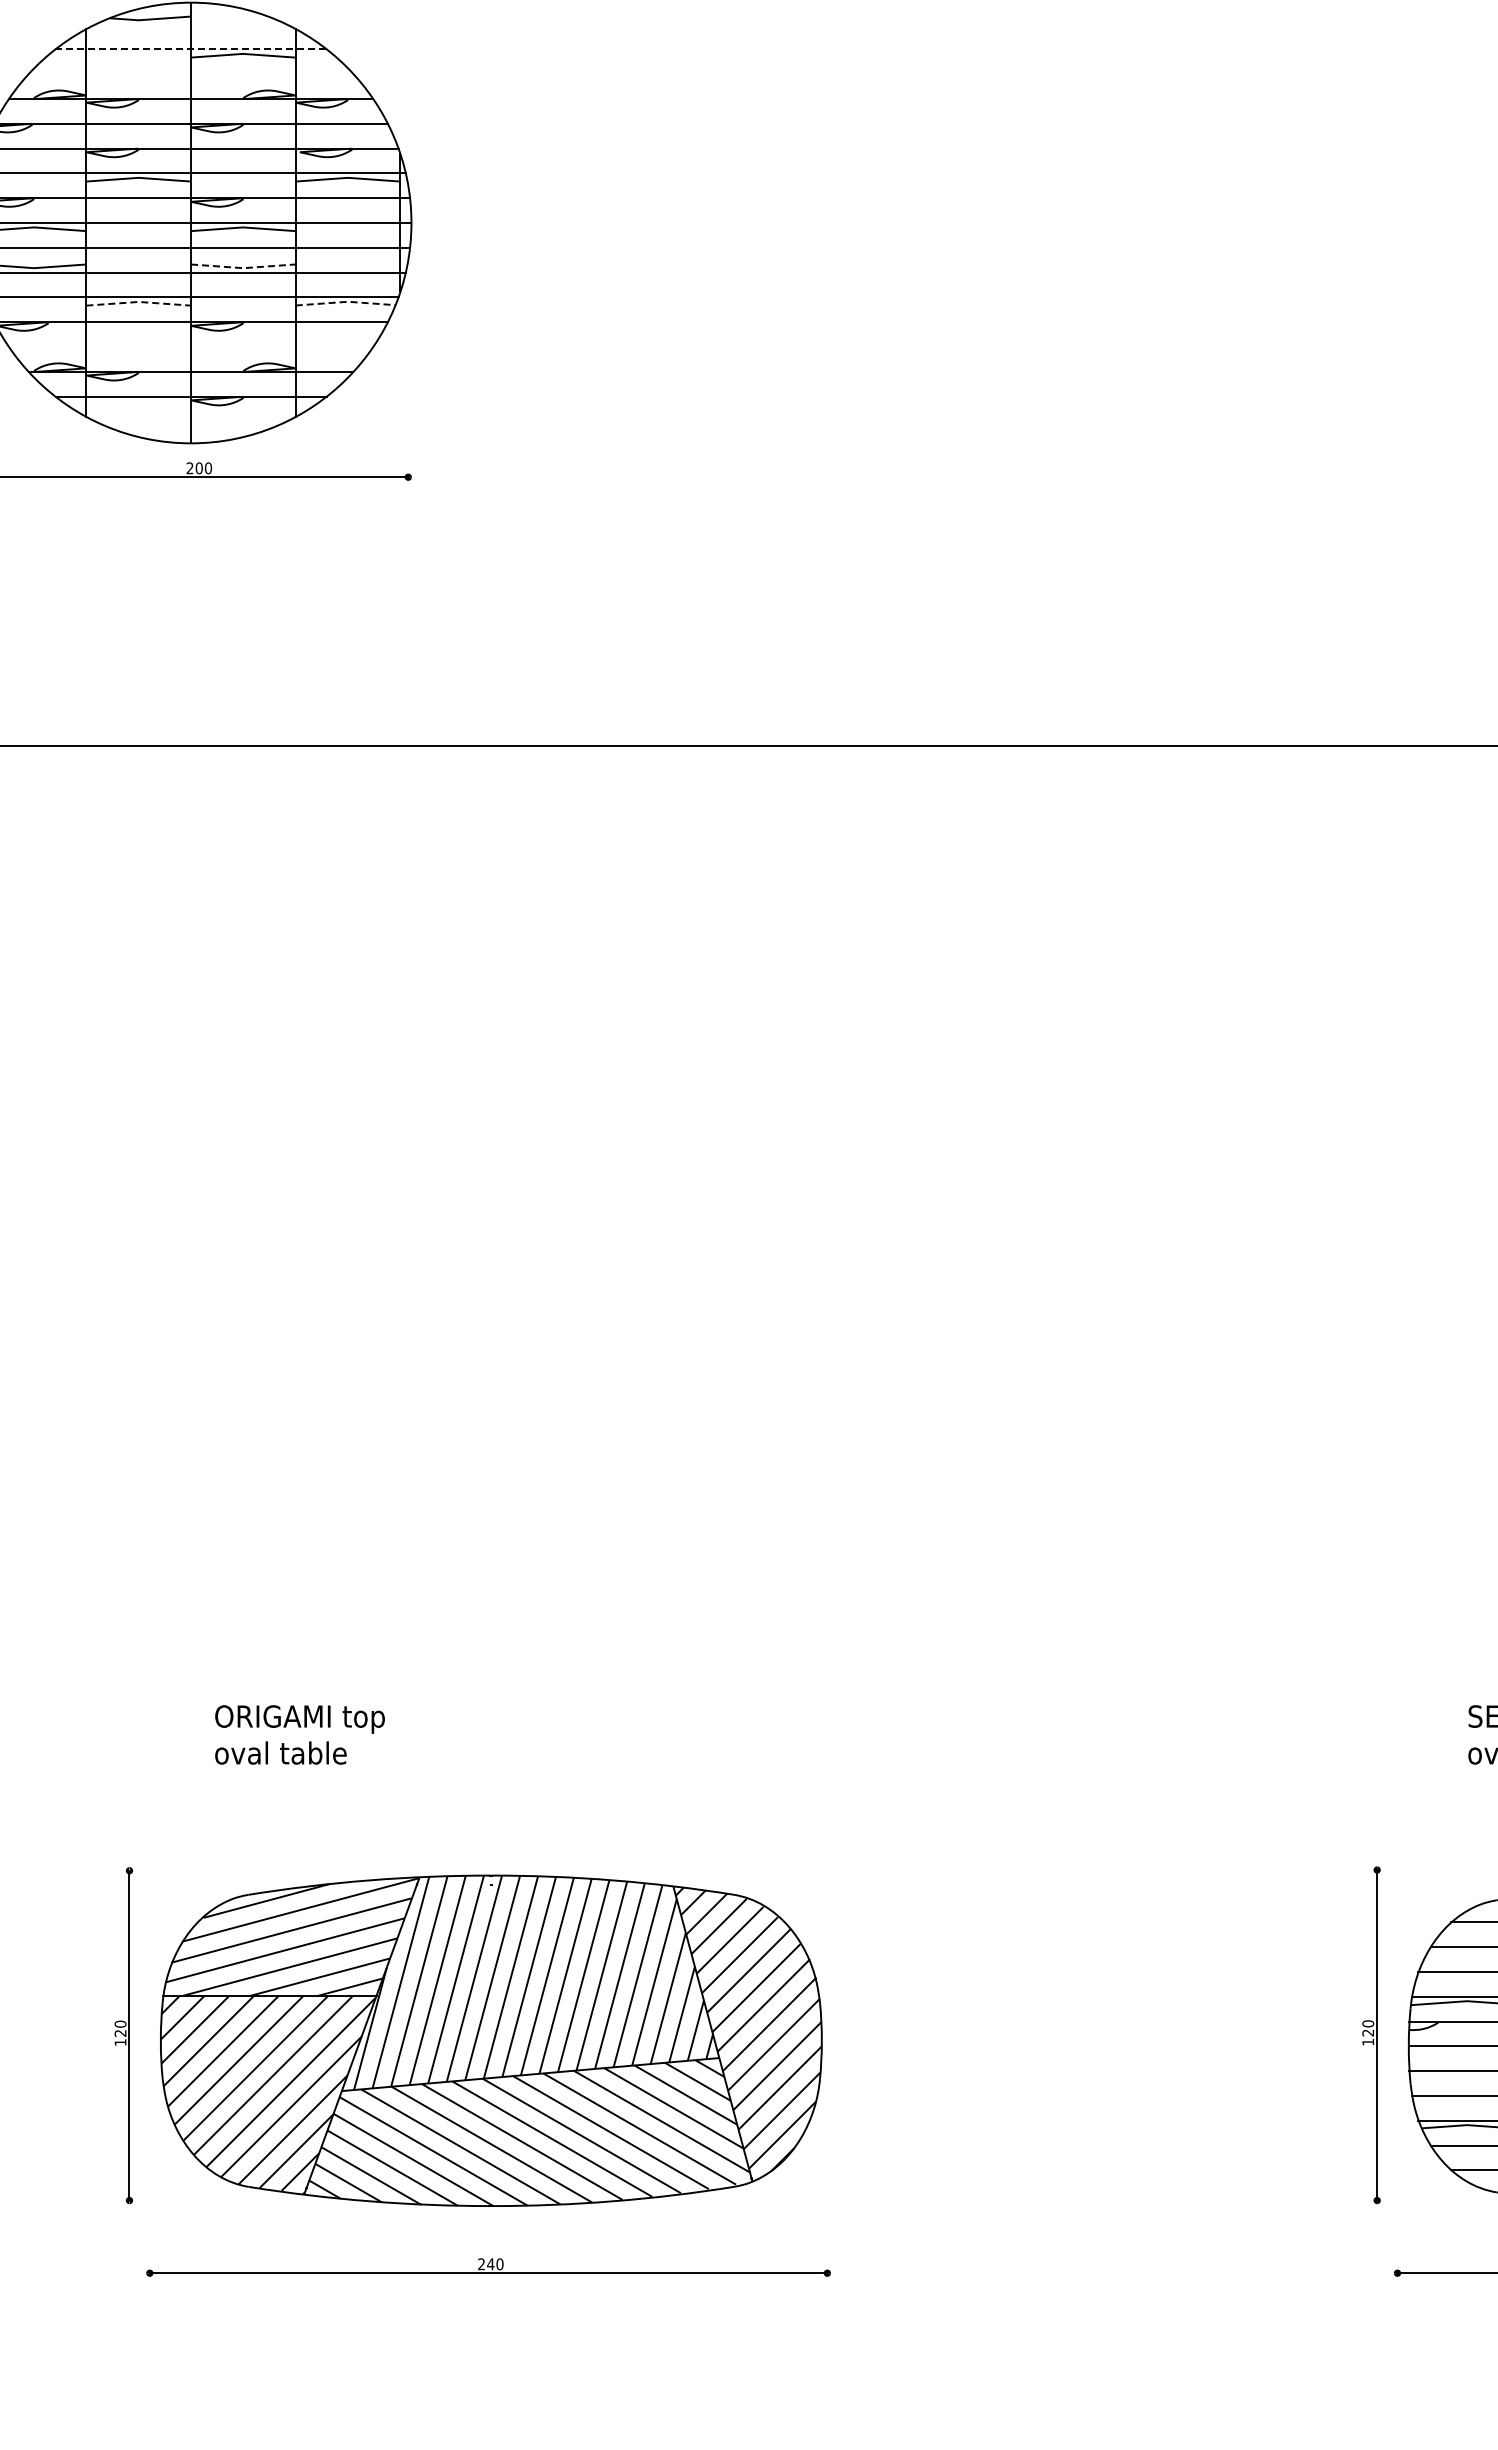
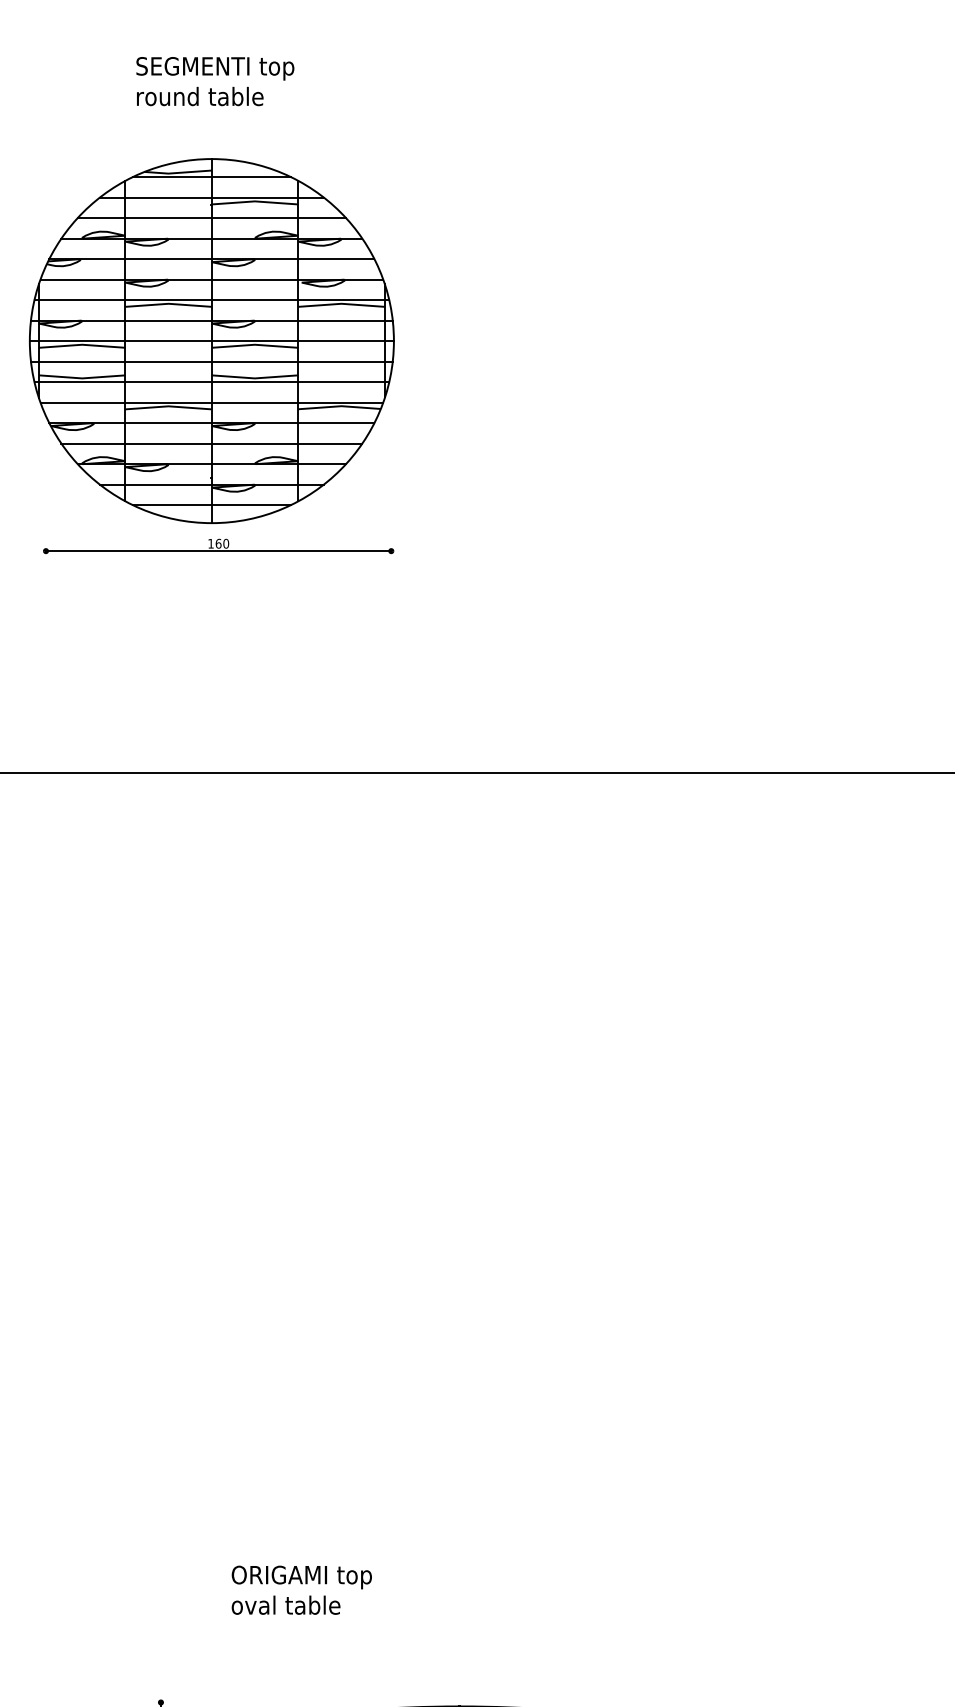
line: (191, 24) -> (212, 177), added
line: (191, 49) -> (212, 197), dashed -> solid
line: (190, 74) -> (211, 218), added
line: (243, 268) -> (255, 378), dashed -> solid
line: (138, 301) -> (168, 405), dashed -> solid
line: (346, 301) -> (340, 405), dashed -> solid
line: (190, 347) -> (211, 443), added
line: (190, 421) -> (211, 505), added
text: (194, 467) -> (214, 543), 200 -> 160

